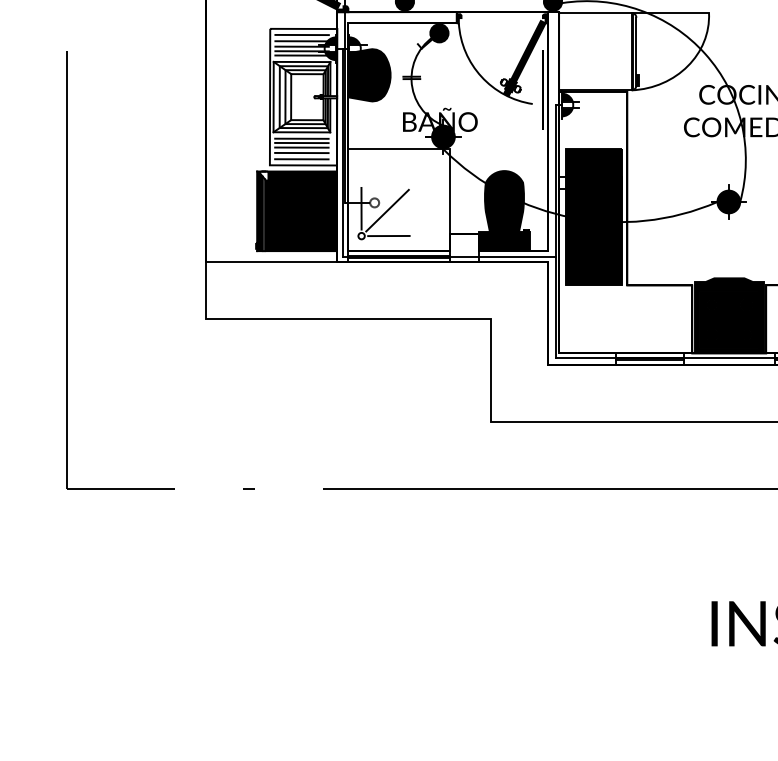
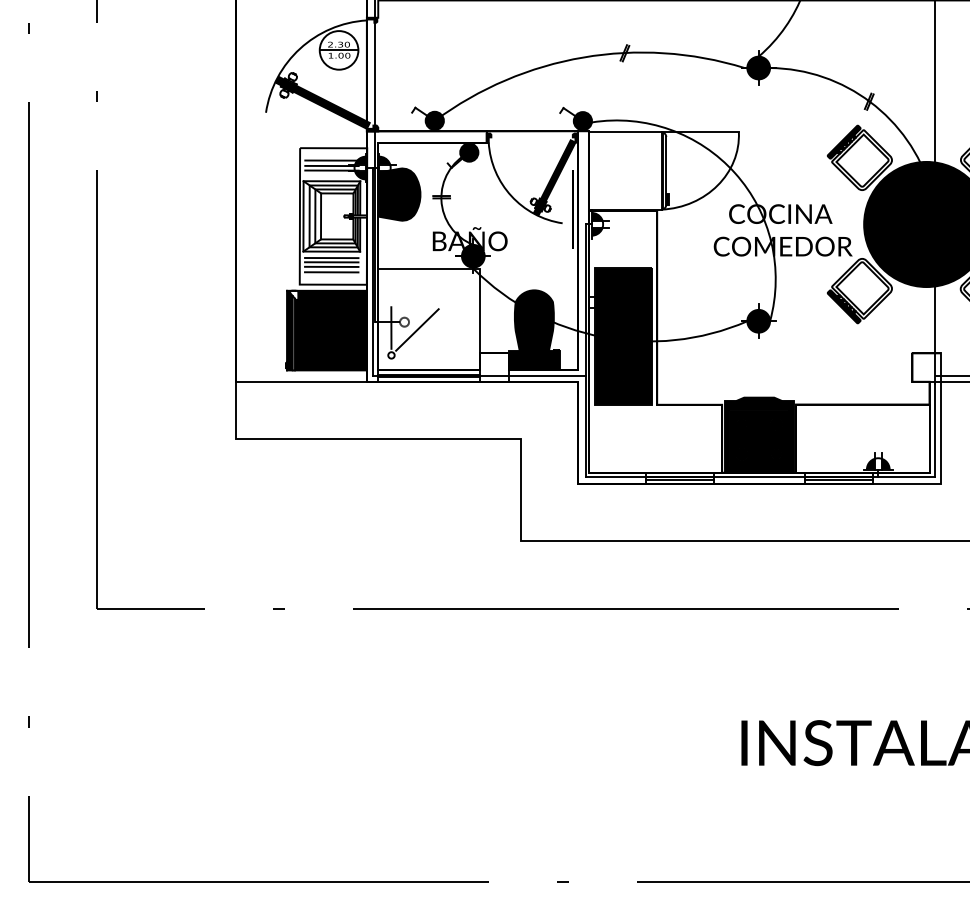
line: (301, 35) -> (331, 154), removed
line: (301, 55) -> (331, 174), removed
line: (301, 159) -> (331, 278), removed
line: (388, 236) -> (418, 355), removed

